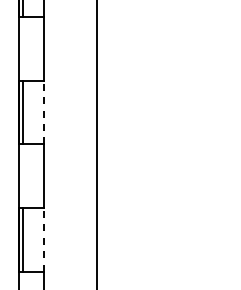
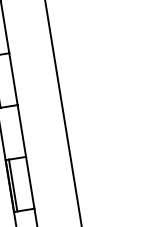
line: (44, 112) -> (13, 79), dashed -> solid
line: (44, 239) -> (30, 182), dashed -> solid

